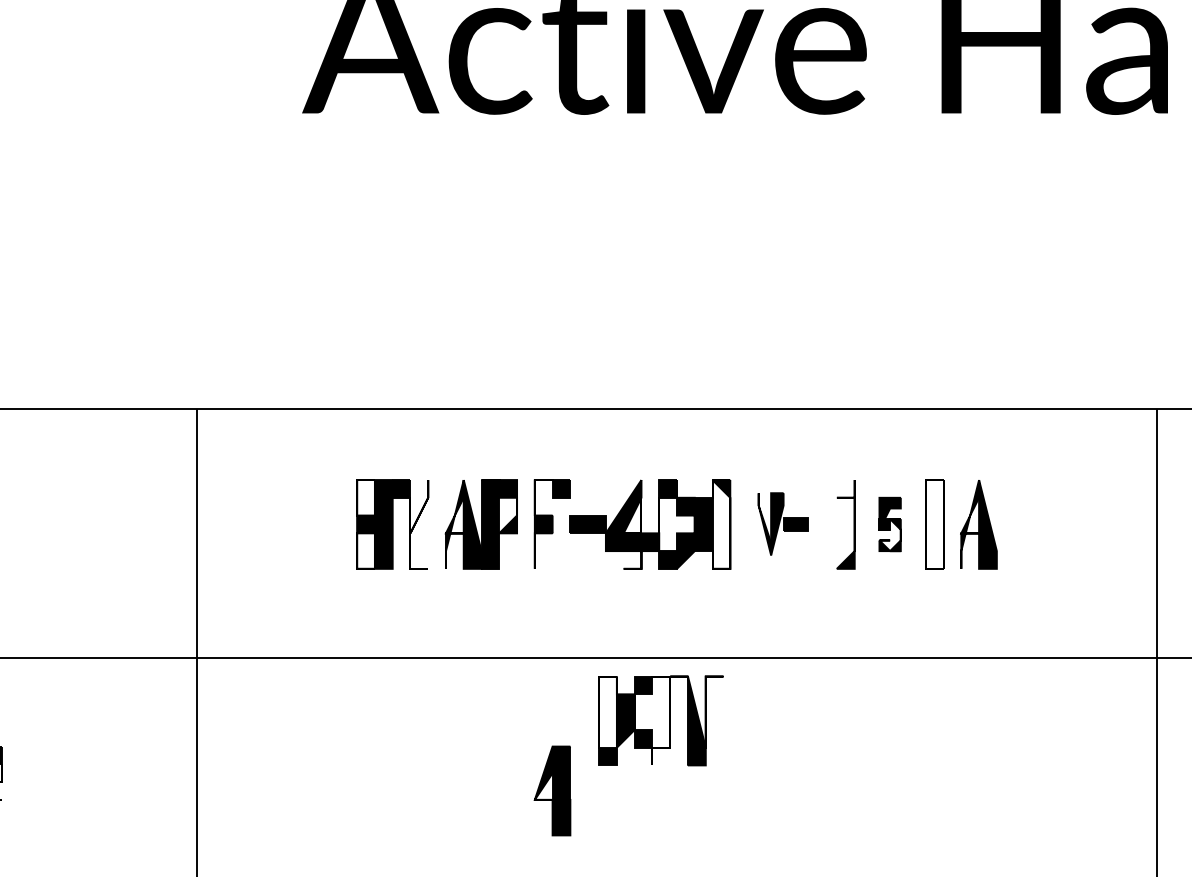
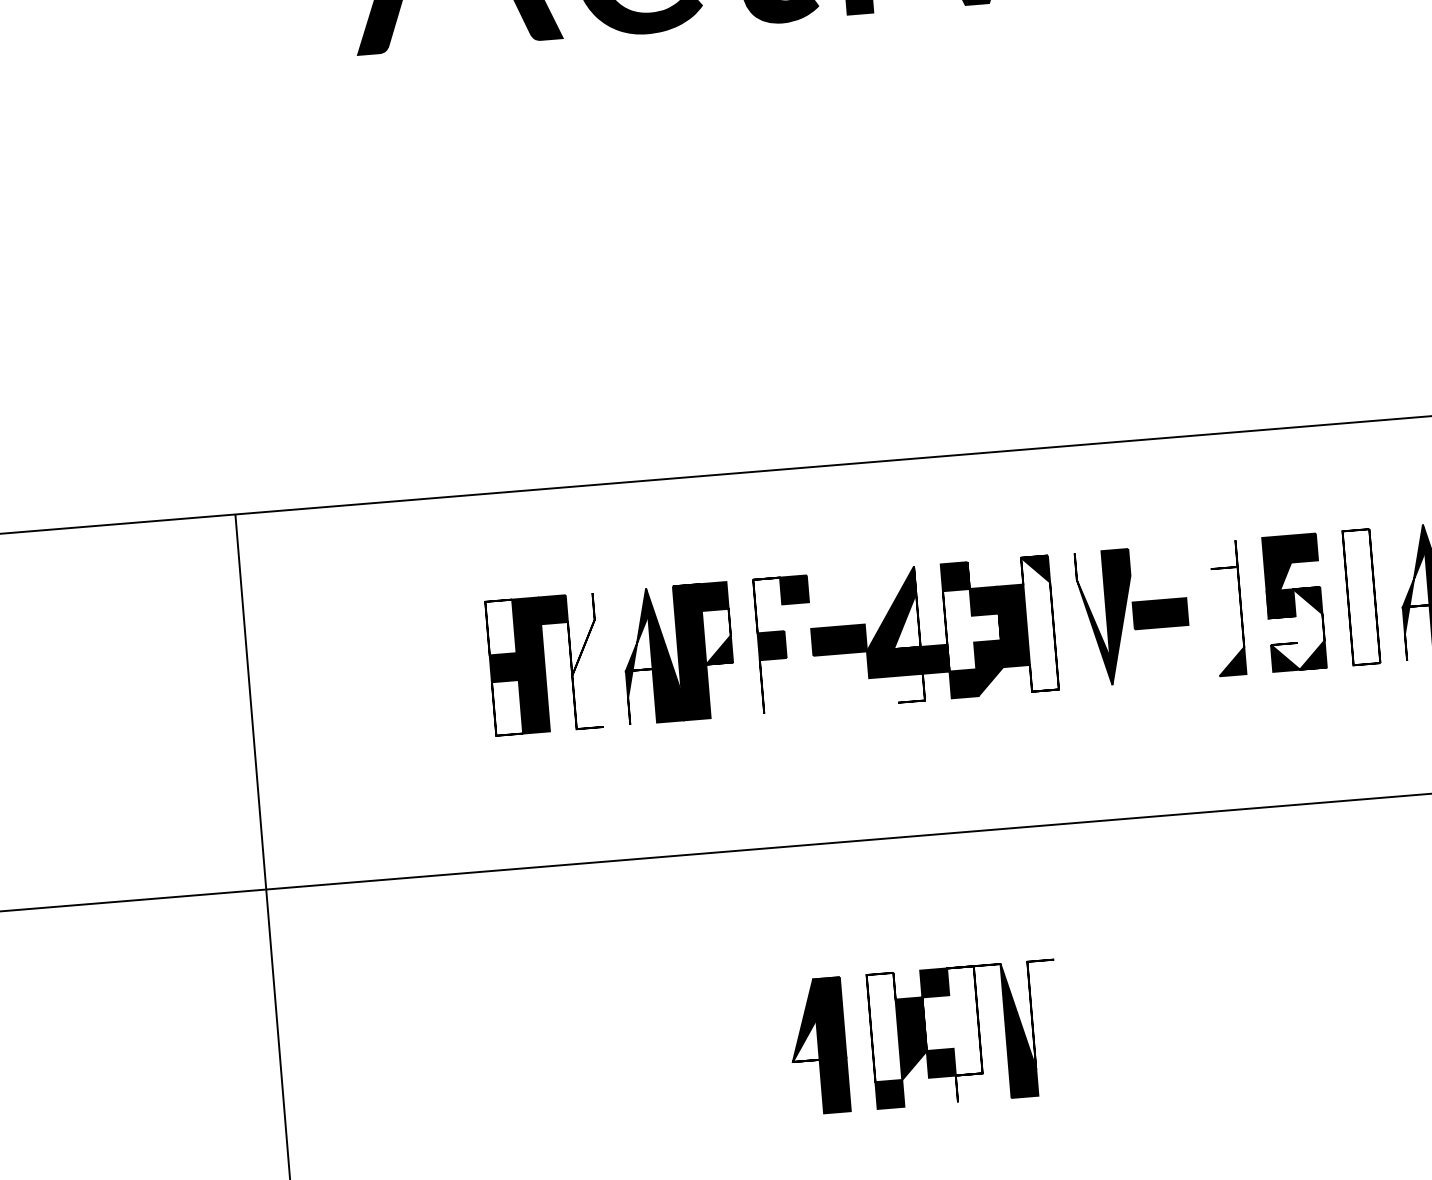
part: (783, 523) -> (1133, 614), size x1.43
part: (889, 524) -> (1293, 602), size x1.67
part: (660, 720) -> (964, 1033), moved

